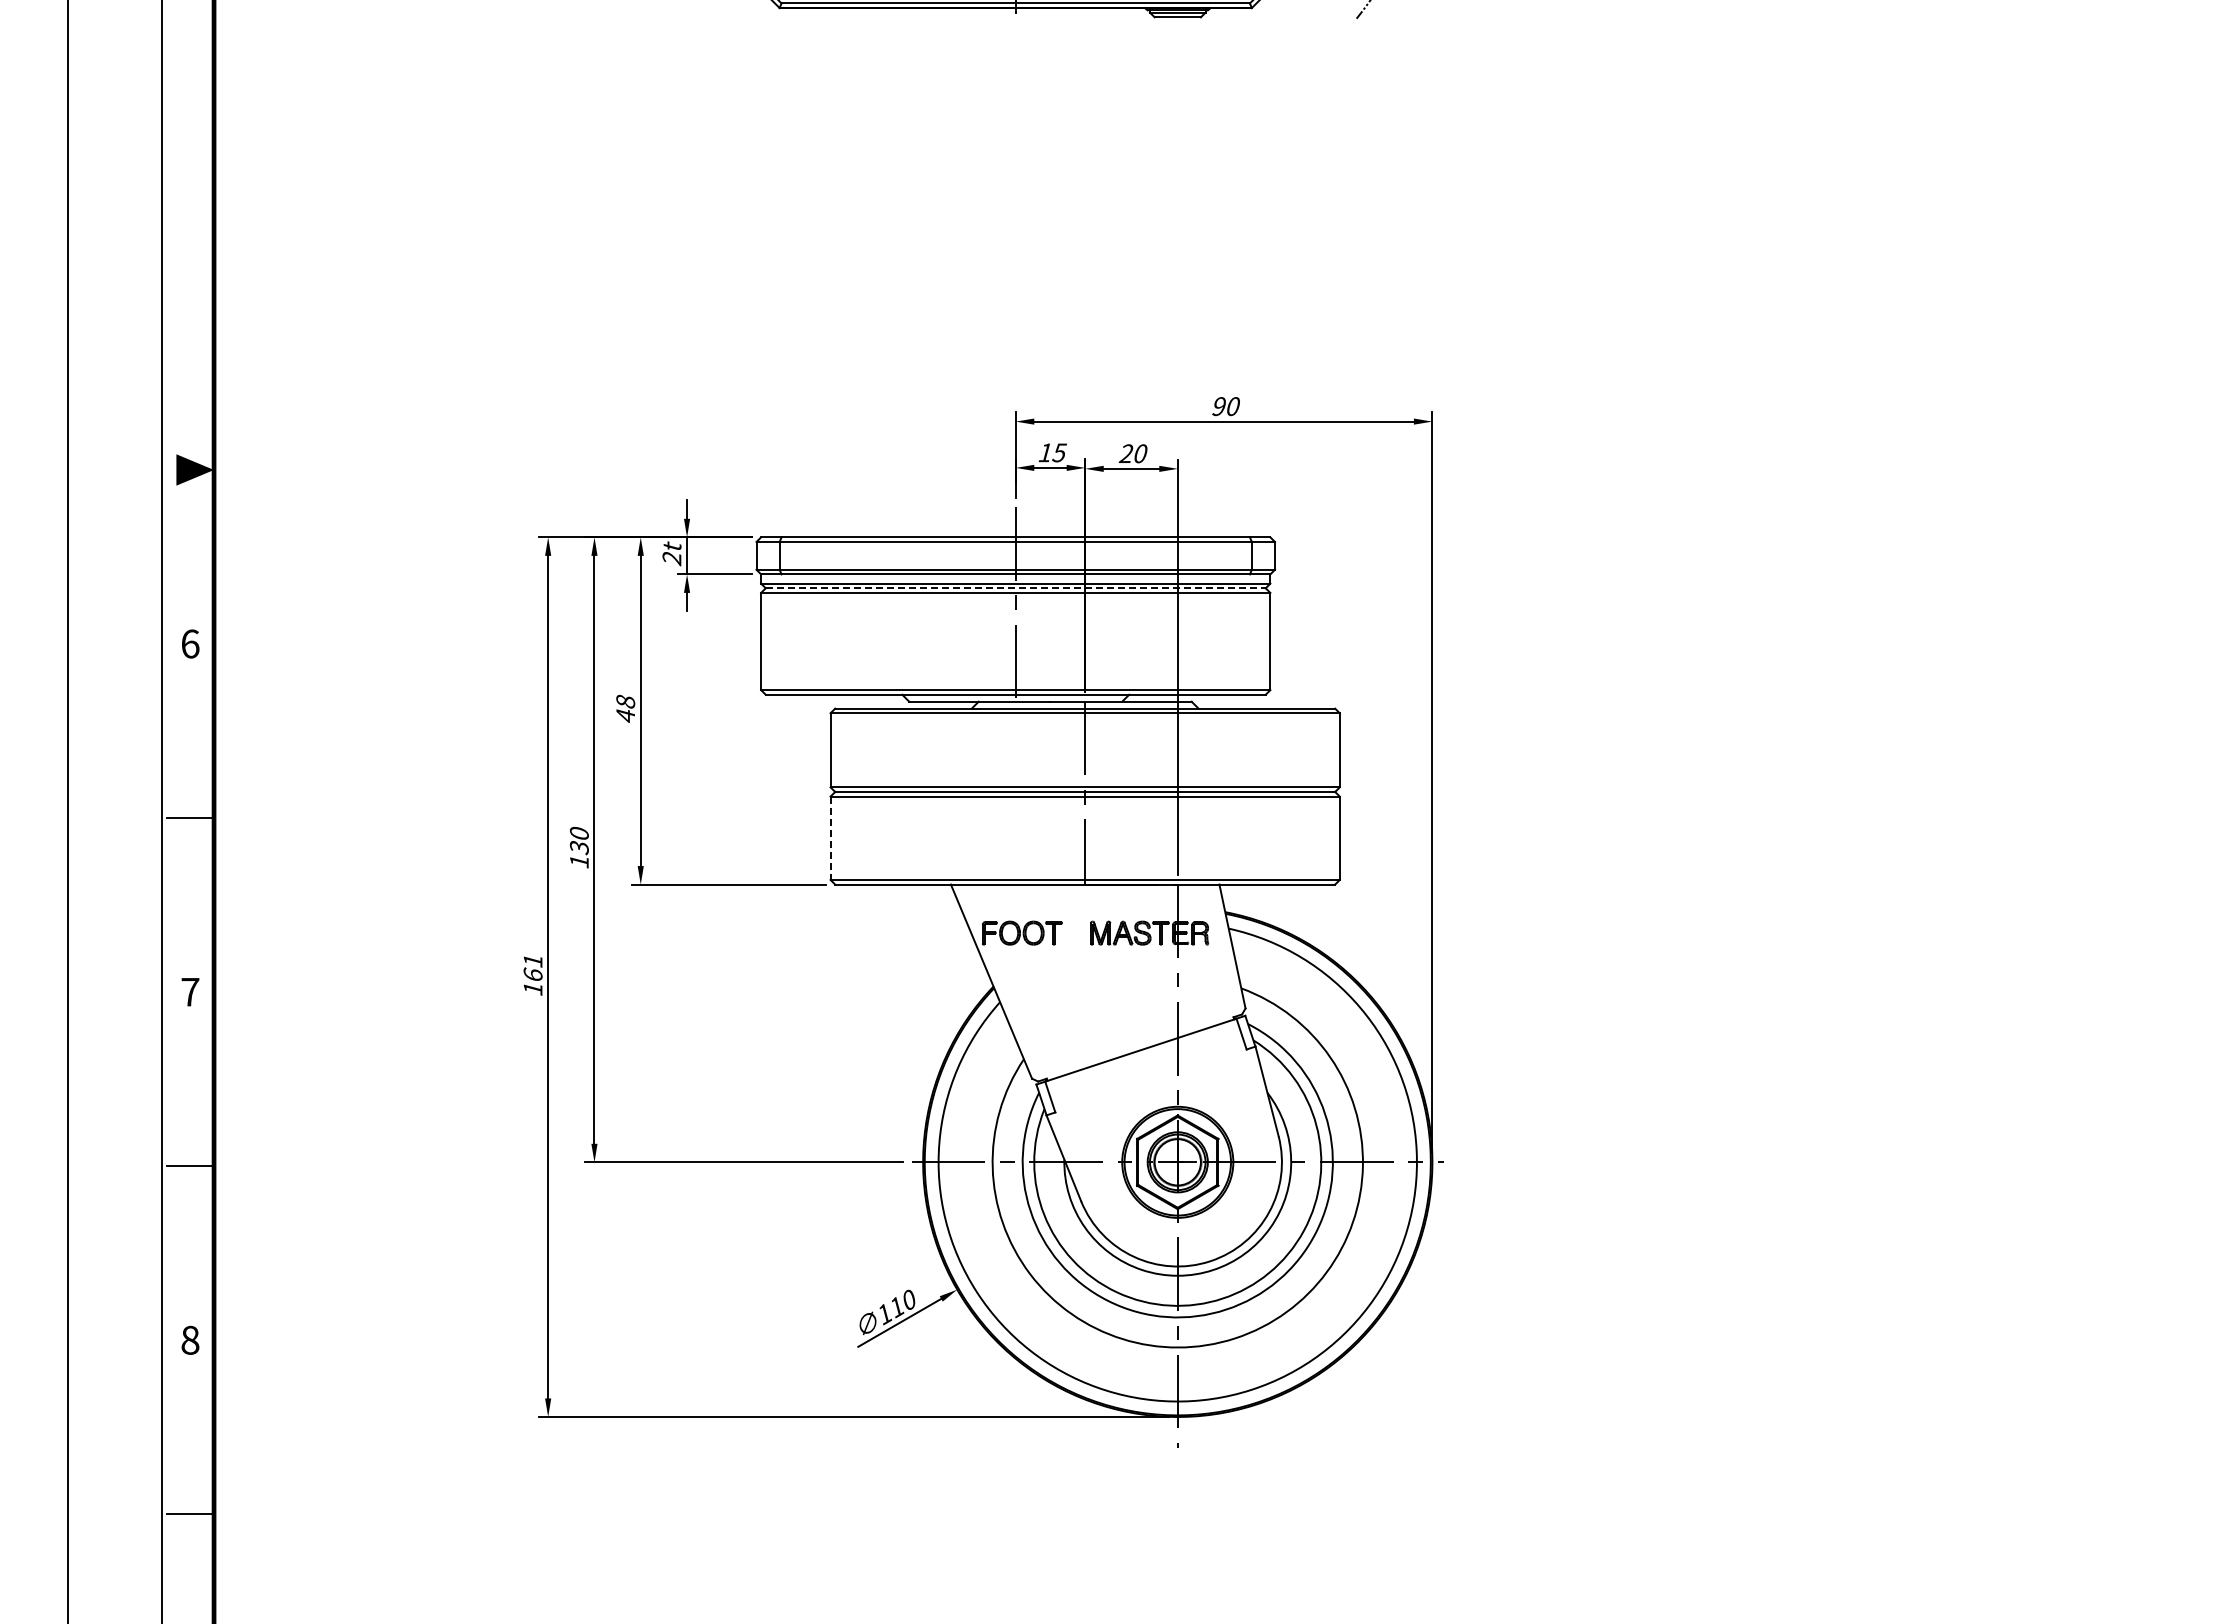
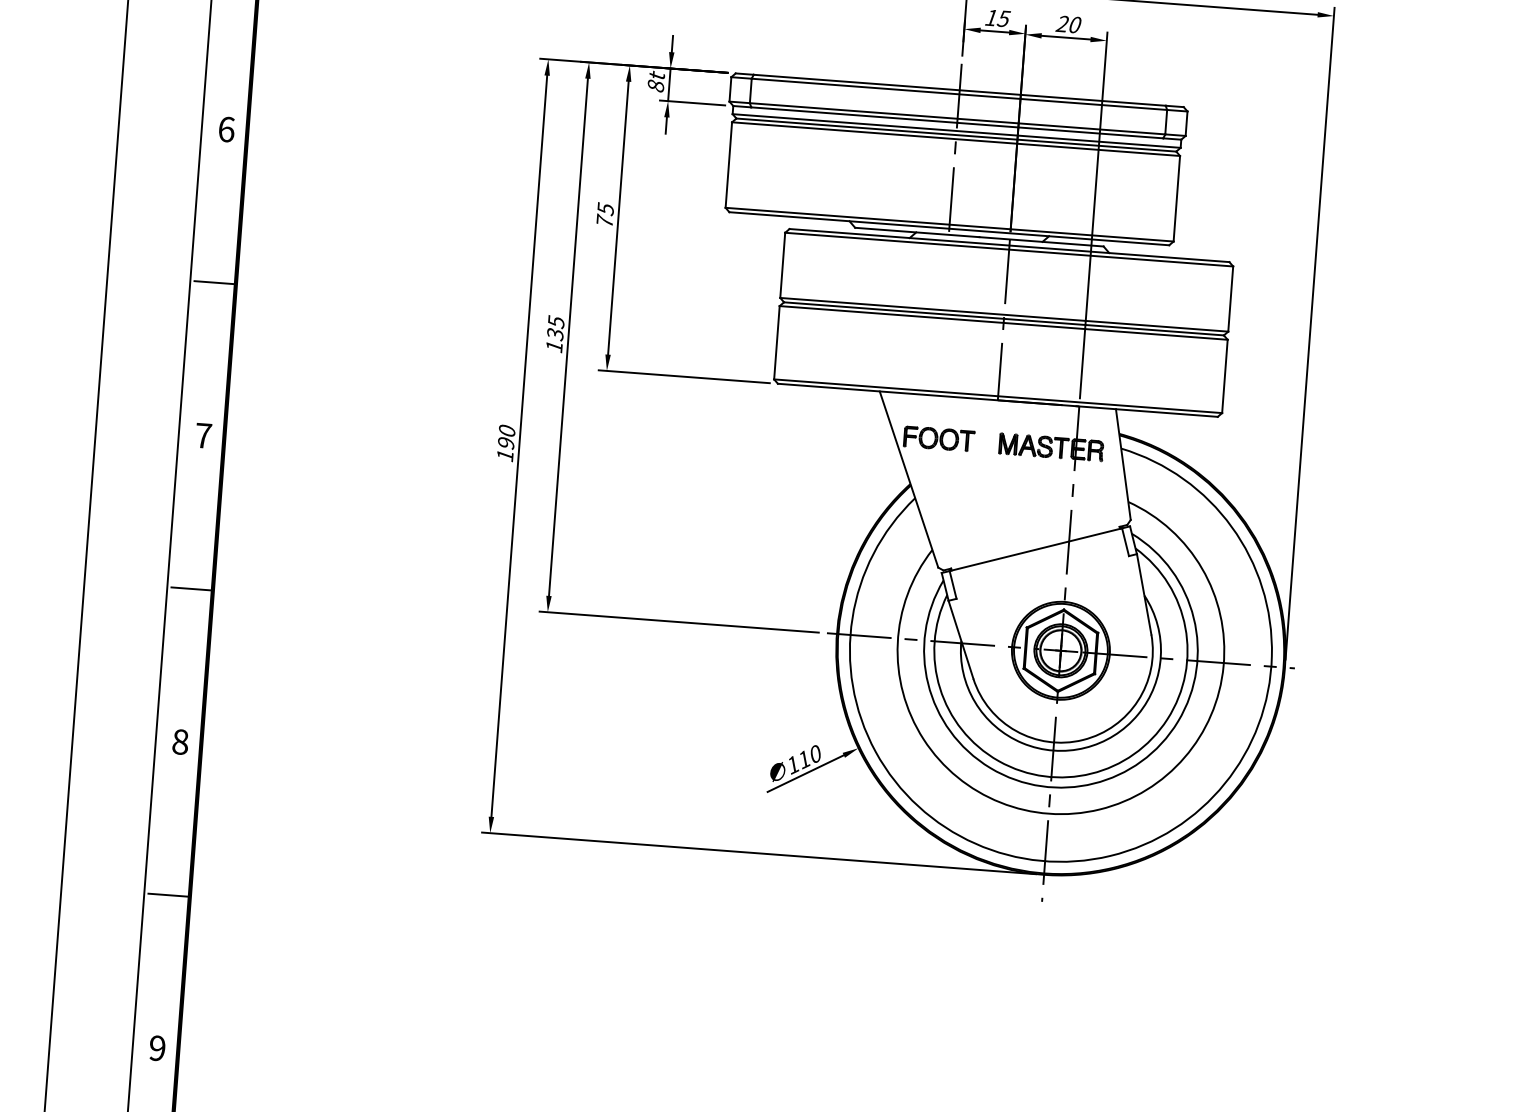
text: (671, 558) -> (655, 86), 2t -> 8t
line: (1015, 588) -> (956, 135), dashed -> solid
text: (625, 708) -> (605, 215), 48 -> 75
text: (578, 833) -> (555, 321), 130 -> 135
line: (830, 838) -> (776, 342), dashed -> solid
text: (532, 967) -> (506, 436), 161 -> 190

